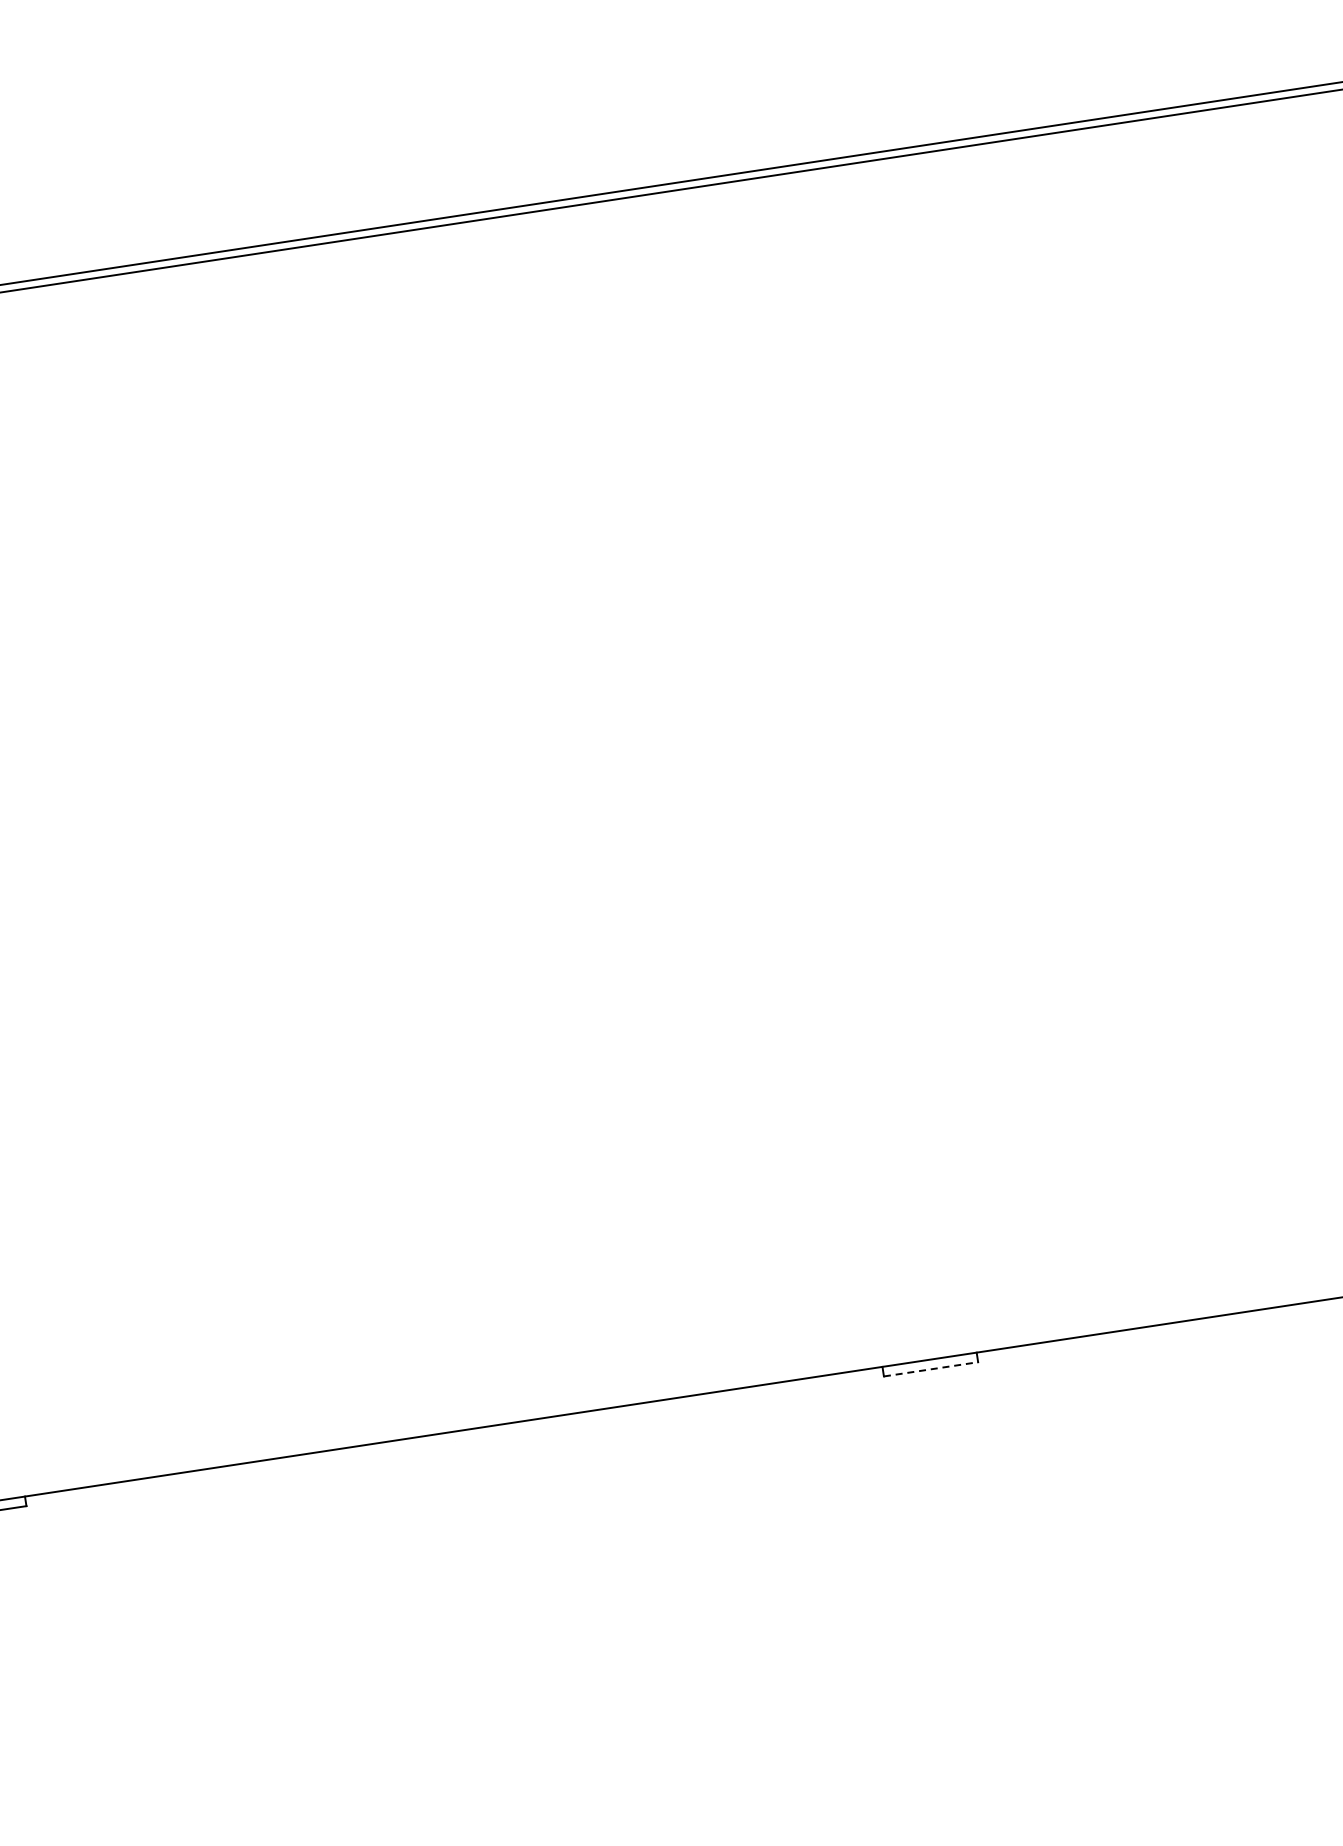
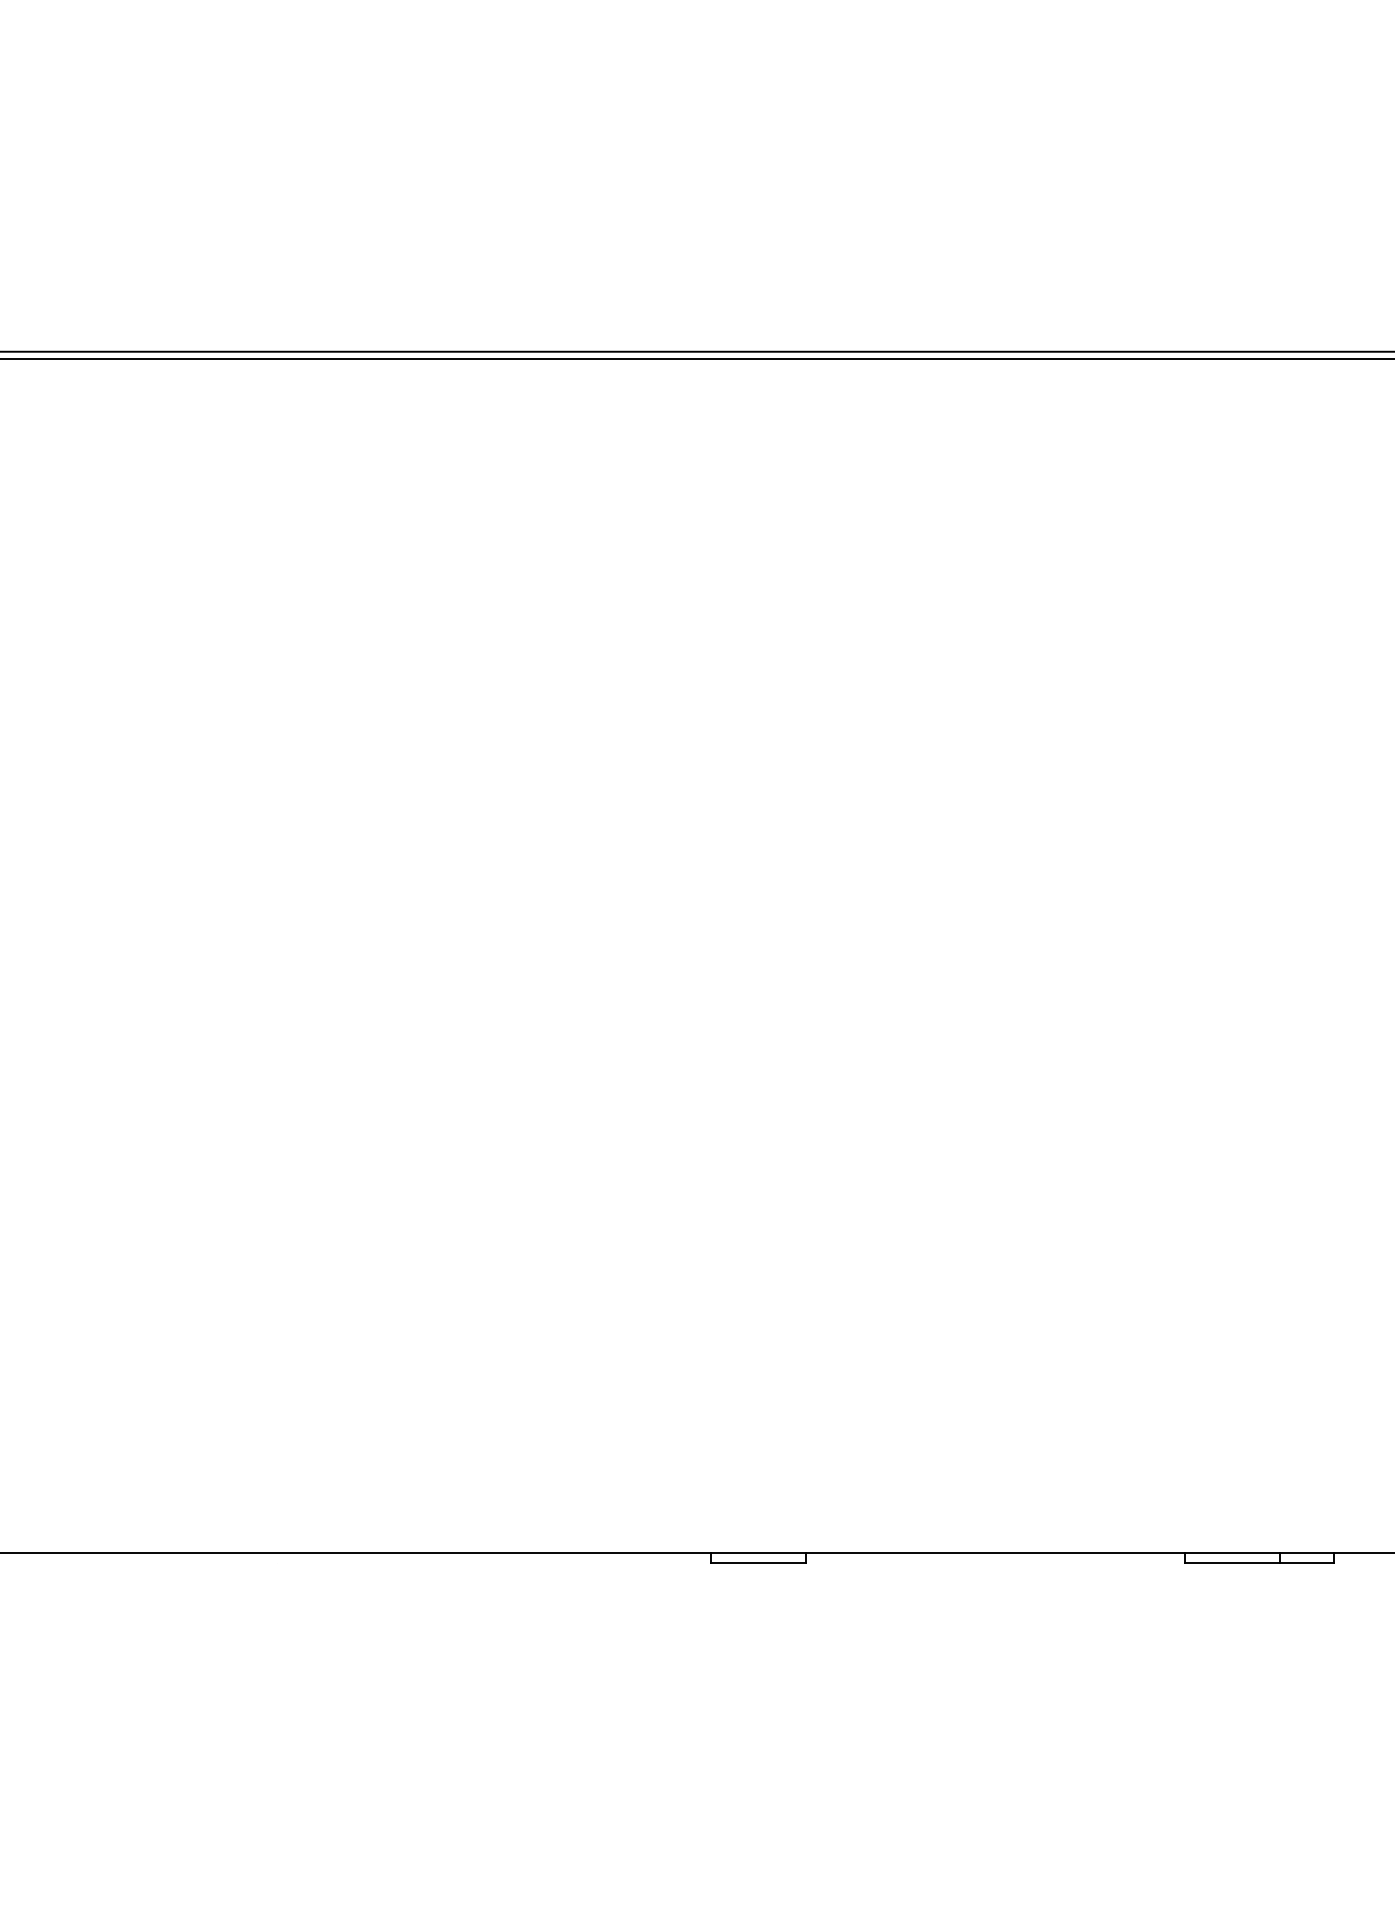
line: (930, 1369) -> (758, 1563), dashed -> solid

